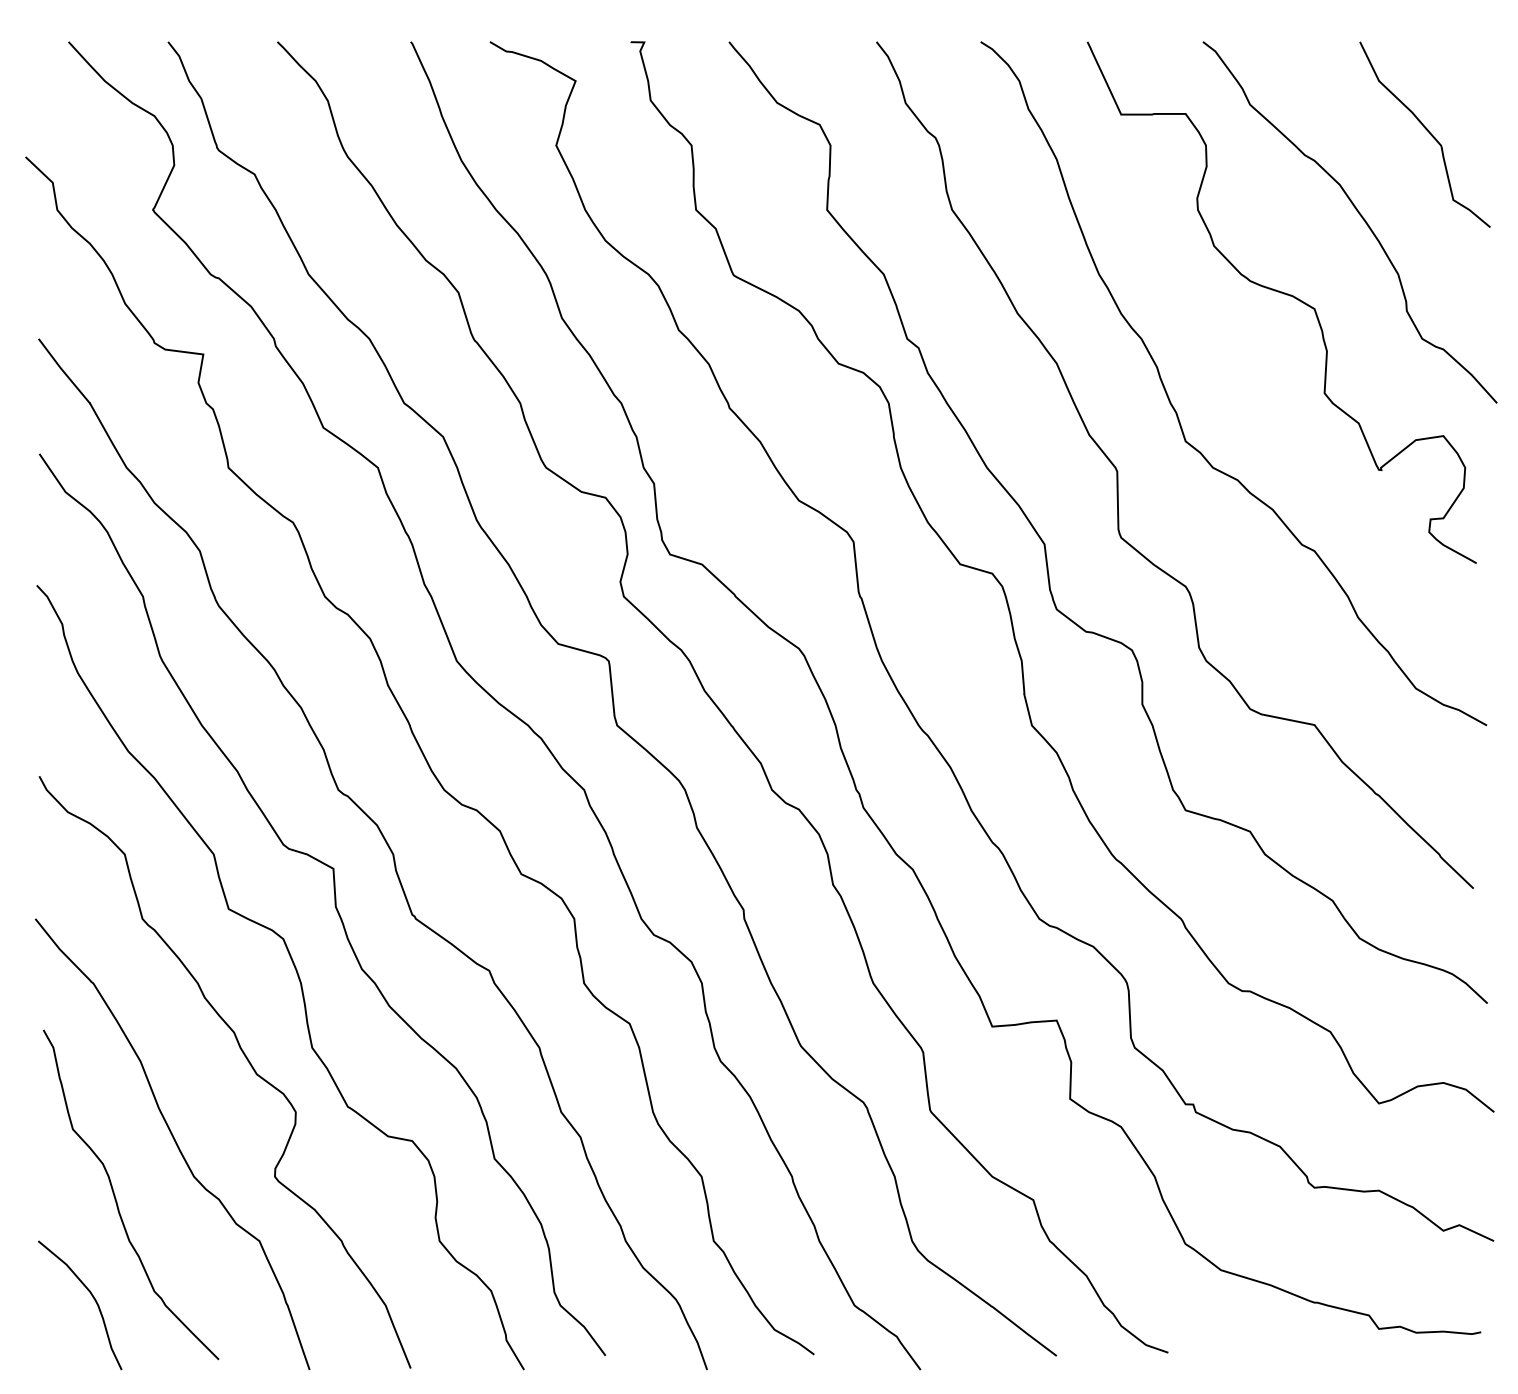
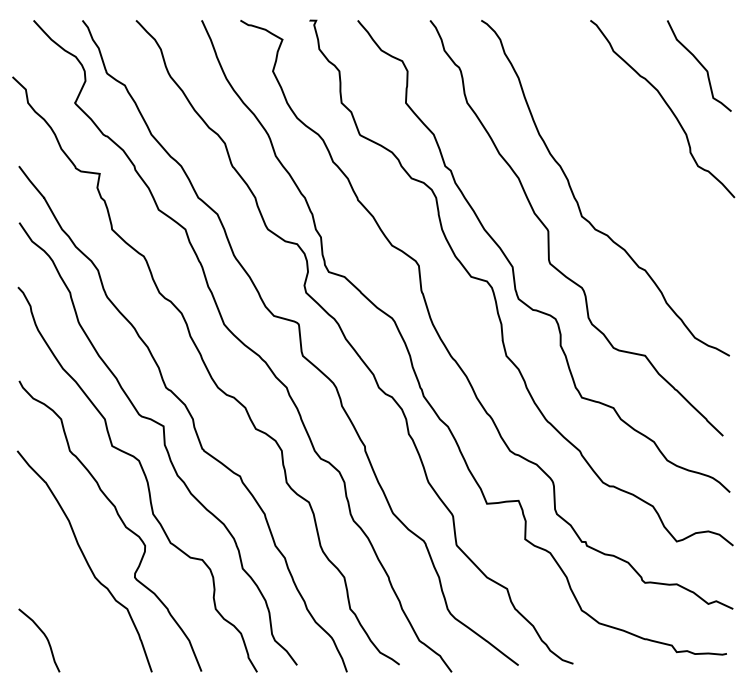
curve: (1280, 294) -> (628, 144), removed
curve: (117, 1197) -> (57, 587), removed

